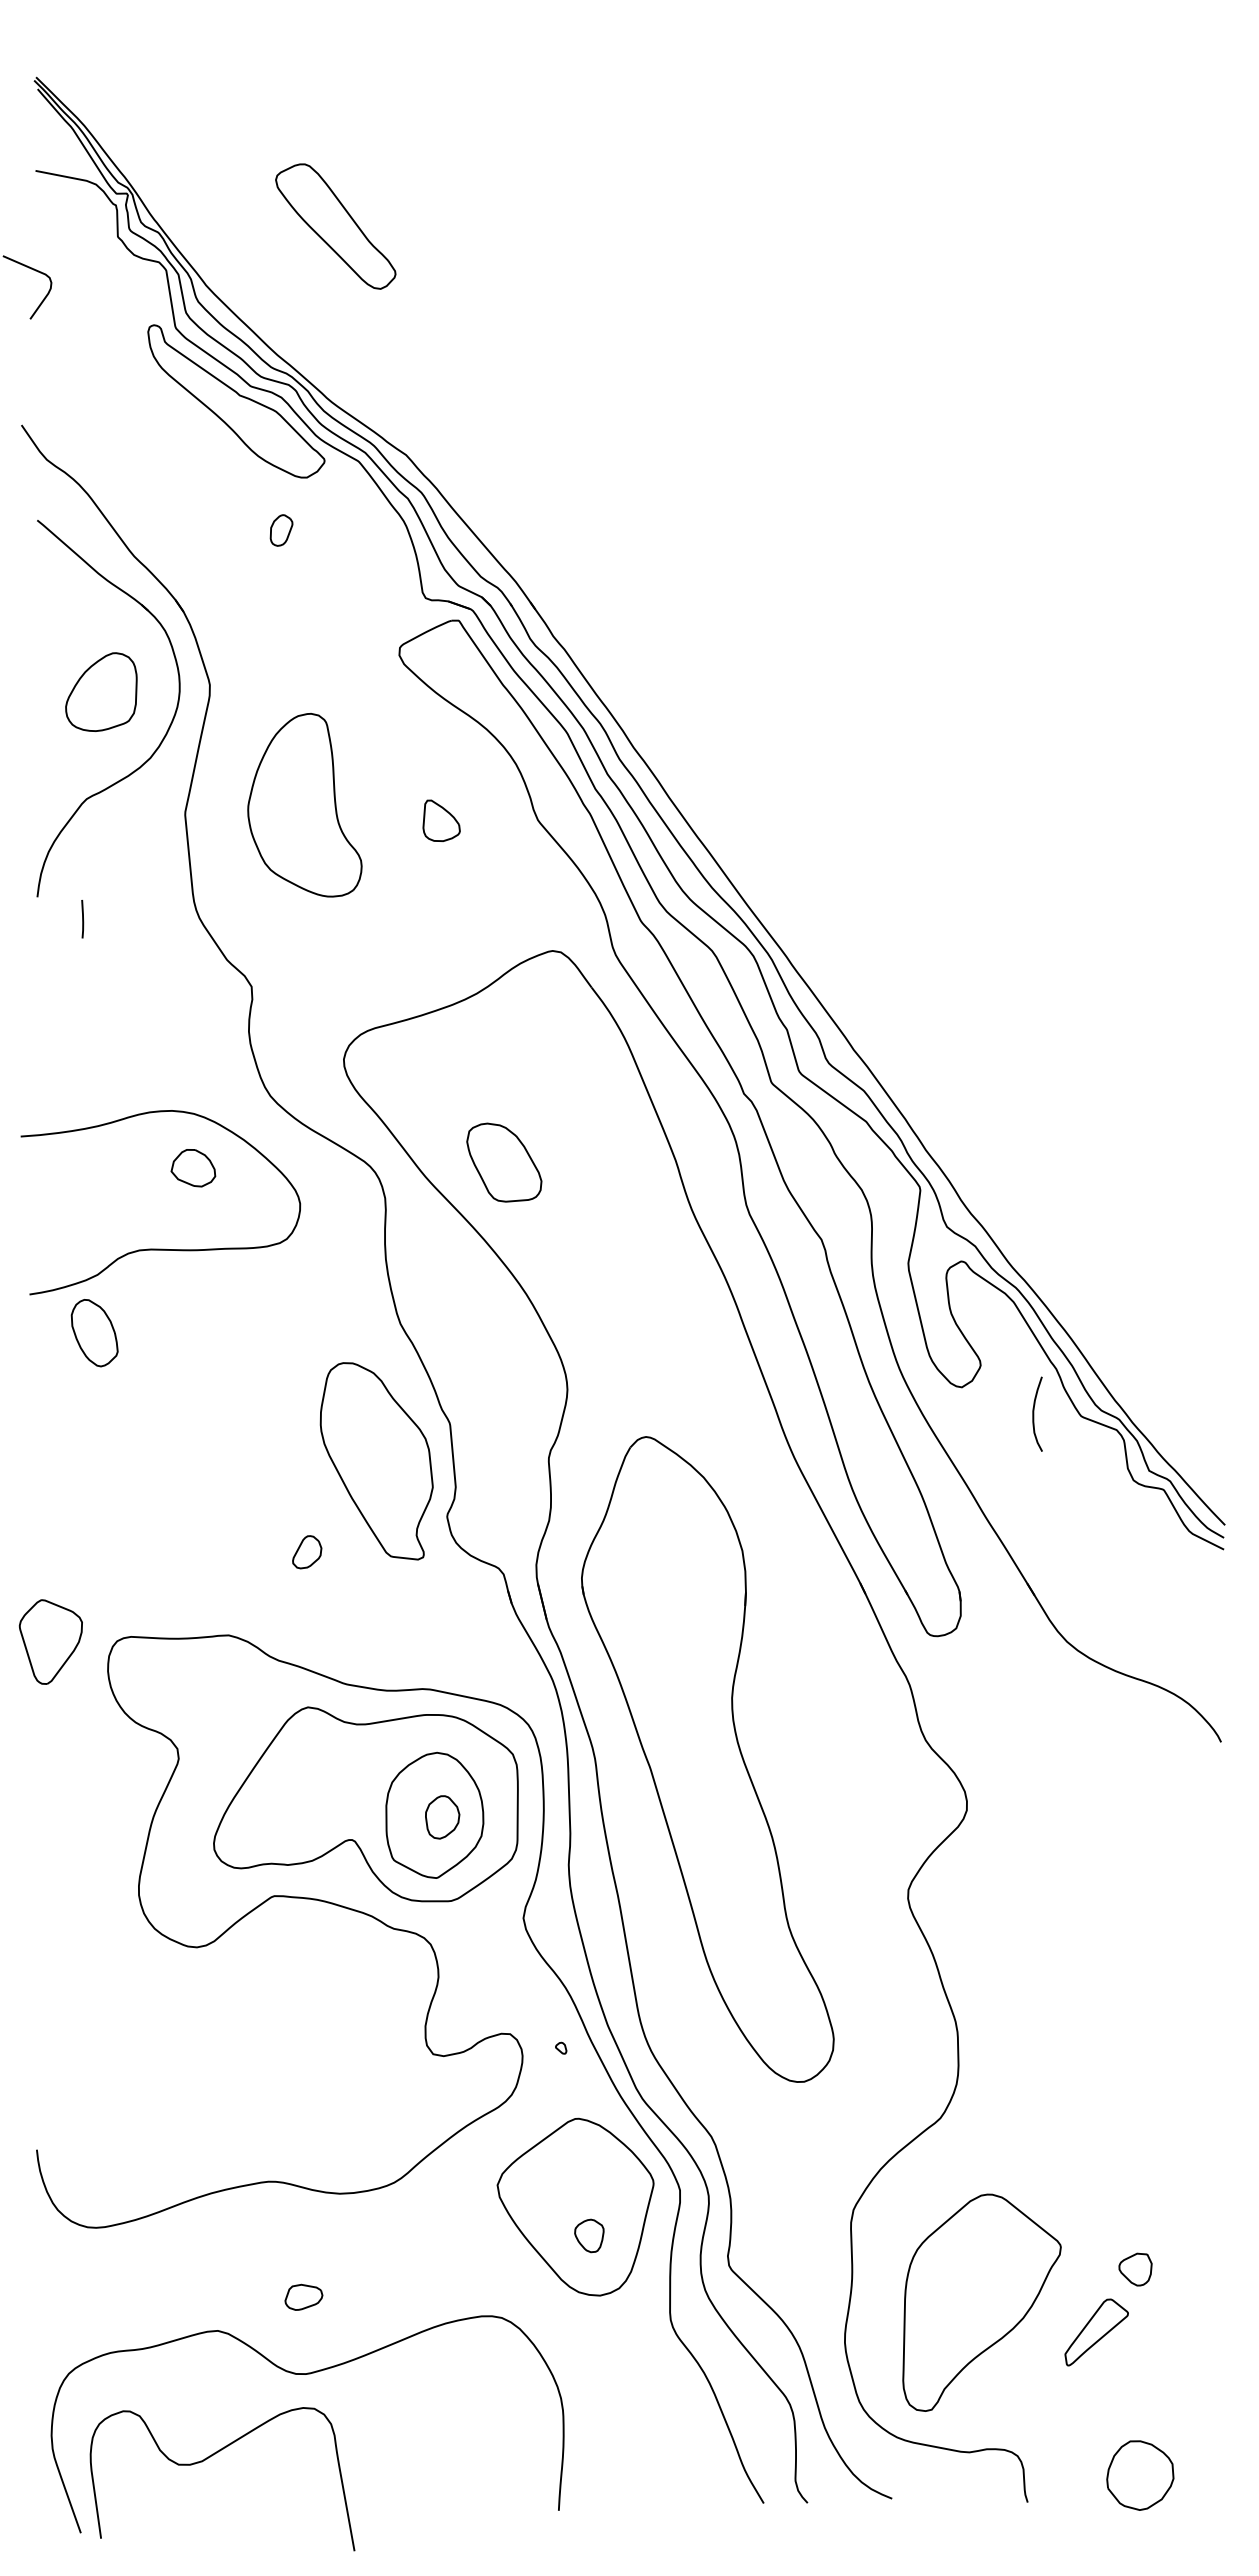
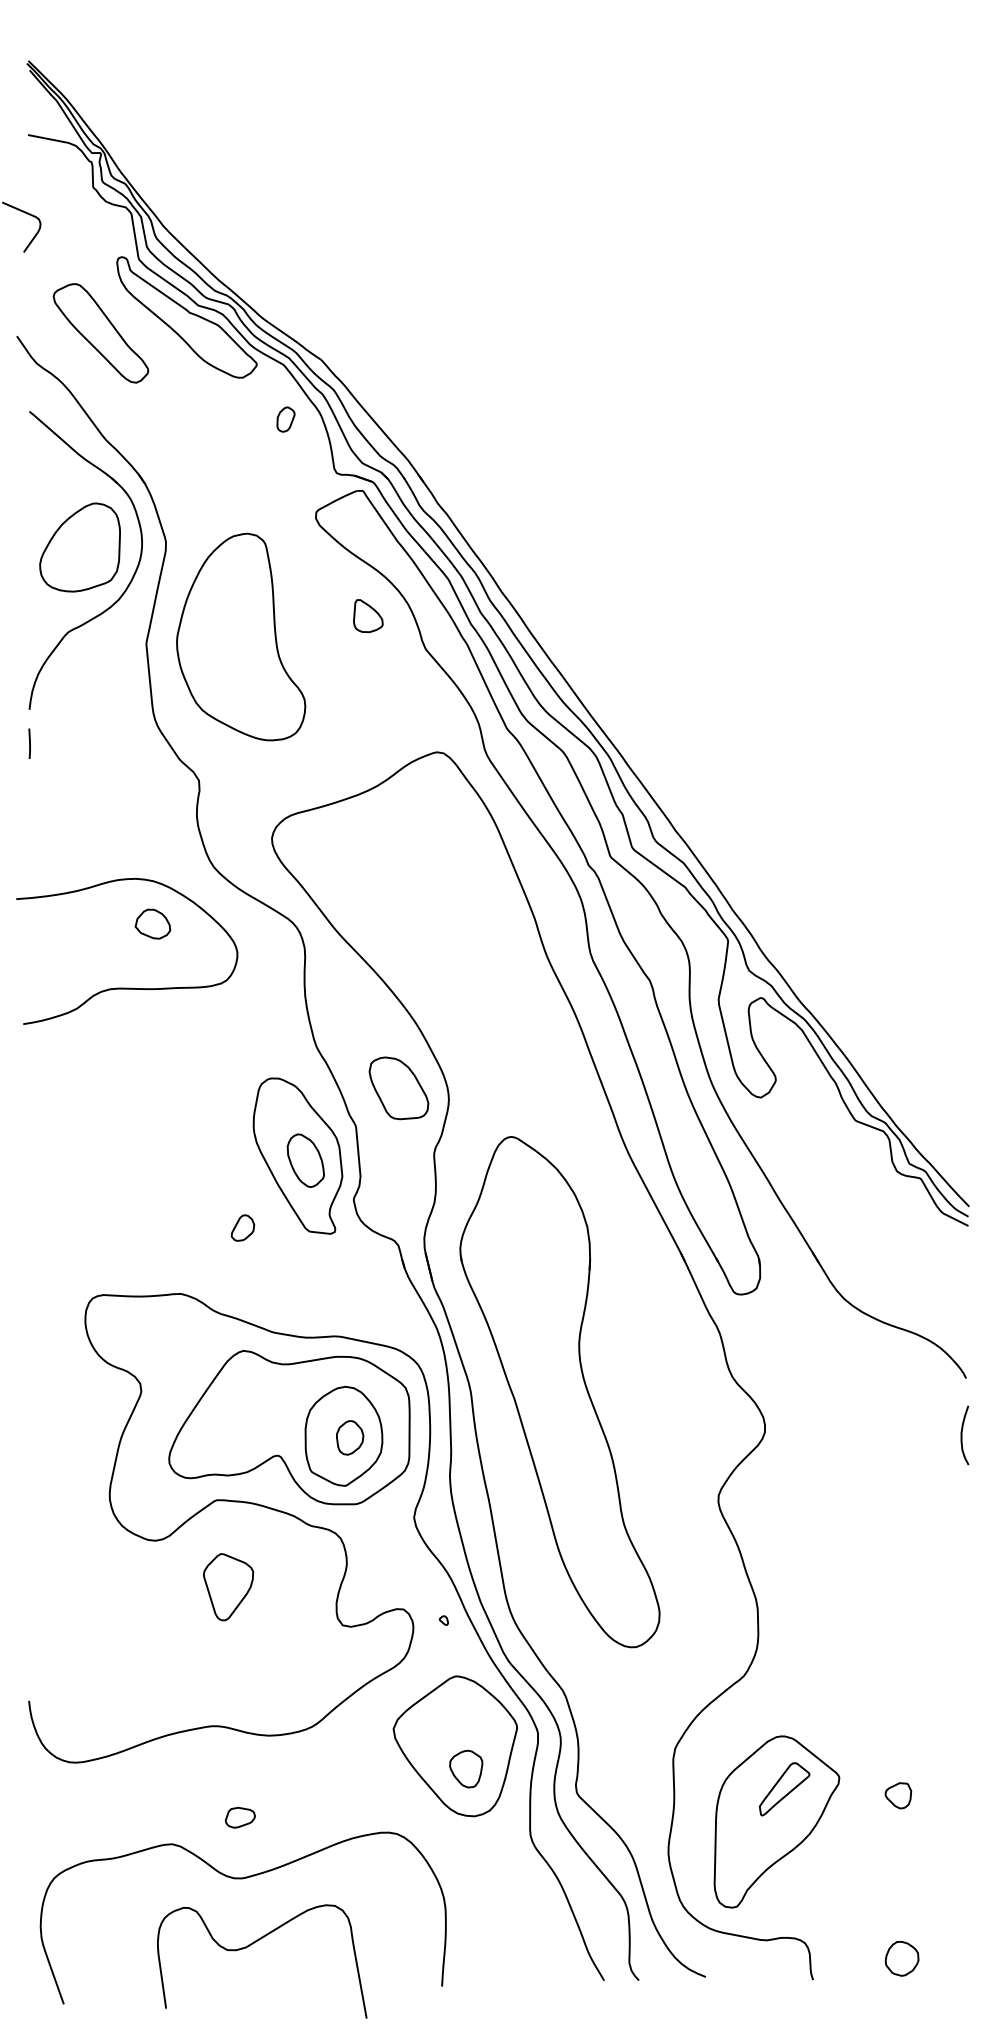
part: (335, 226) -> (100, 333), moved
part: (281, 530) -> (285, 419), moved
part: (101, 691) -> (80, 546), size x1.43
part: (304, 804) -> (240, 636), size x1.43
part: (441, 820) -> (368, 615), moved
line: (82, 919) -> (29, 744), moved
part: (504, 1162) -> (399, 1088), moved
part: (94, 1333) -> (305, 1161), moved
curve: (1034, 1413) -> (962, 1434), moved
part: (50, 1641) -> (228, 1586), moved
part: (589, 2235) -> (466, 1768), size x1.43
part: (1096, 2332) -> (784, 1789), moved
curve: (207, 2459) -> (250, 1946), moved
part: (1139, 2475) -> (901, 1958), size x0.62

